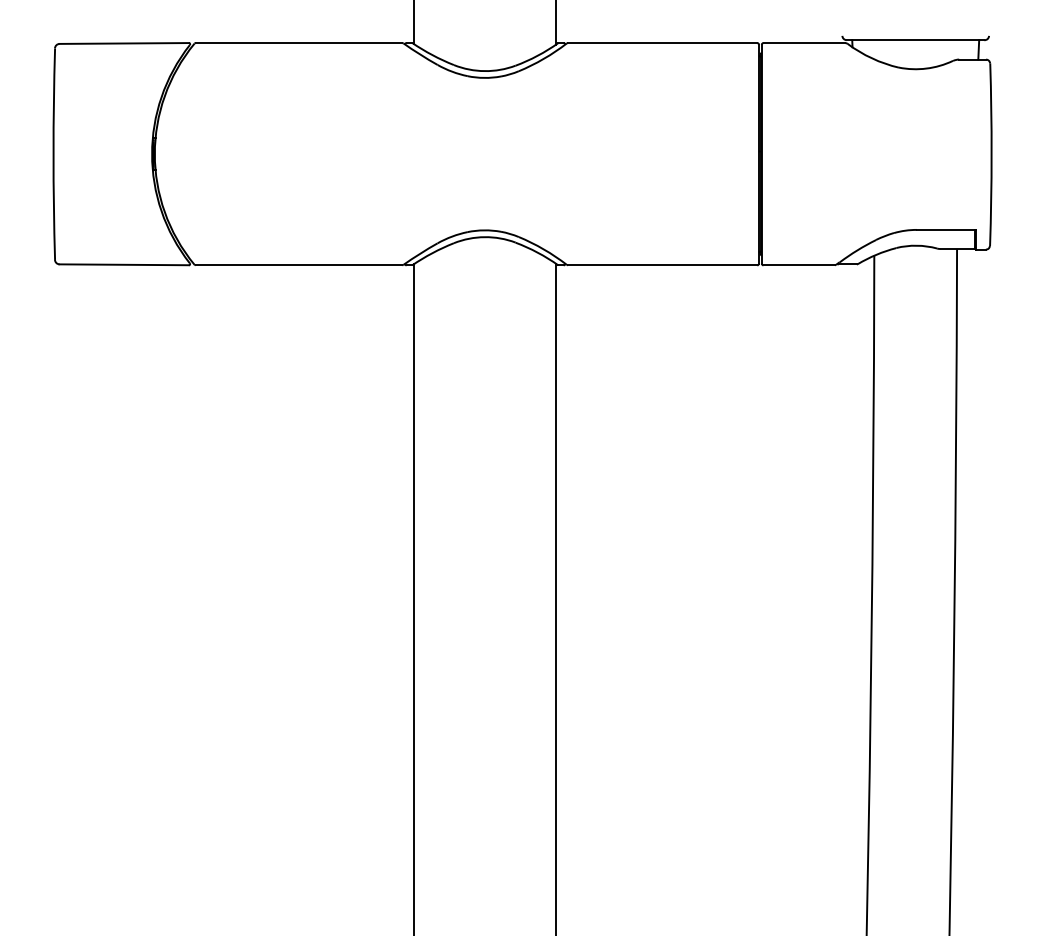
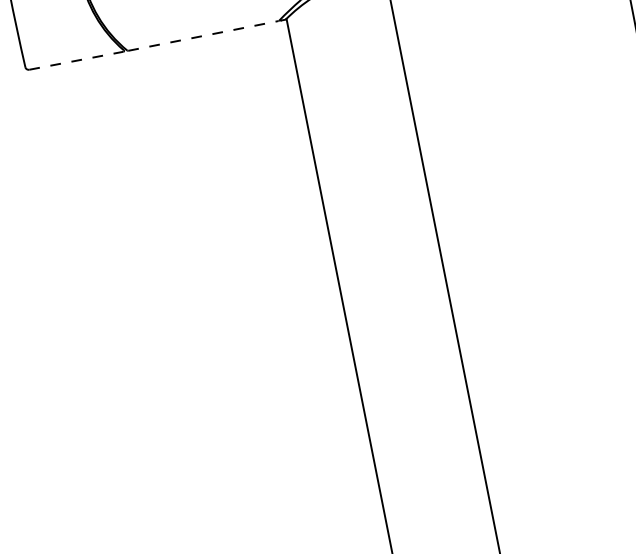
line: (124, 264) -> (76, 60), solid -> dashed
line: (299, 265) -> (203, 36), solid -> dashed

